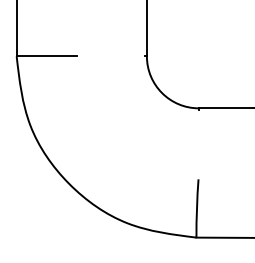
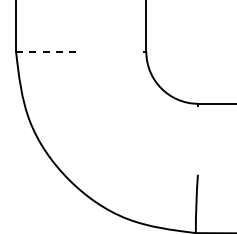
line: (47, 56) -> (46, 51), solid -> dashed

